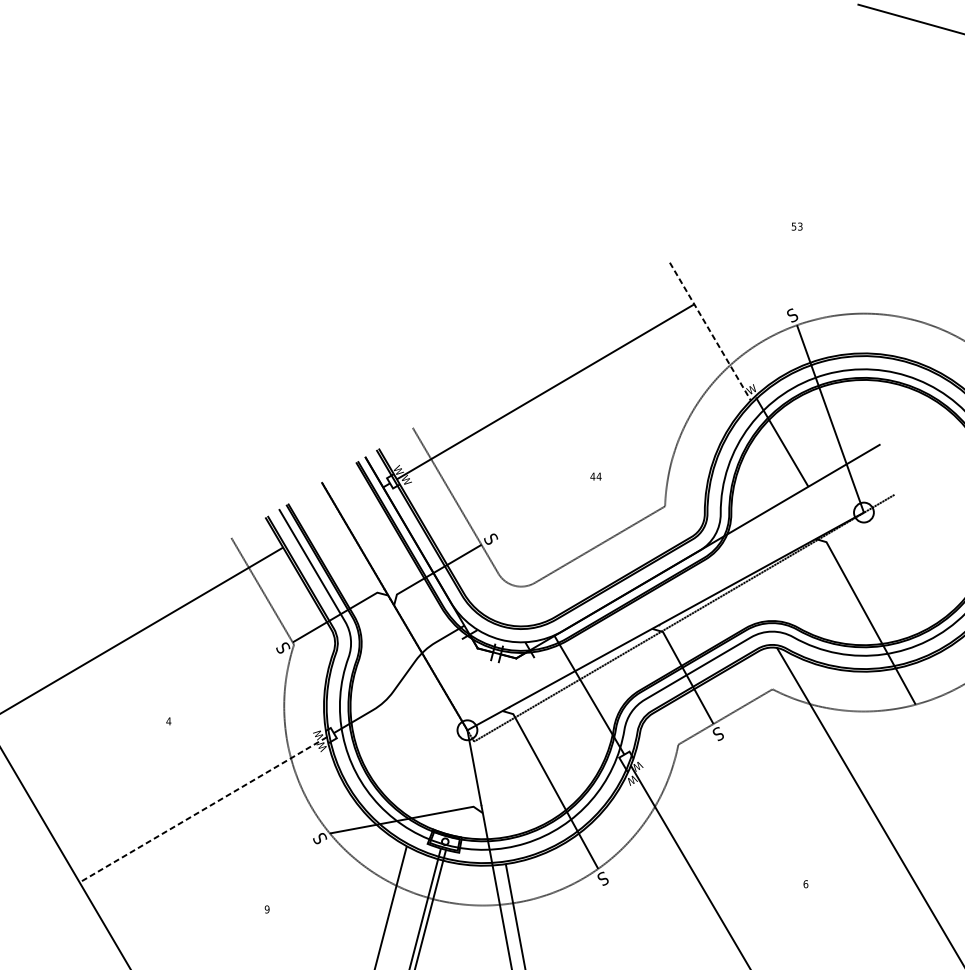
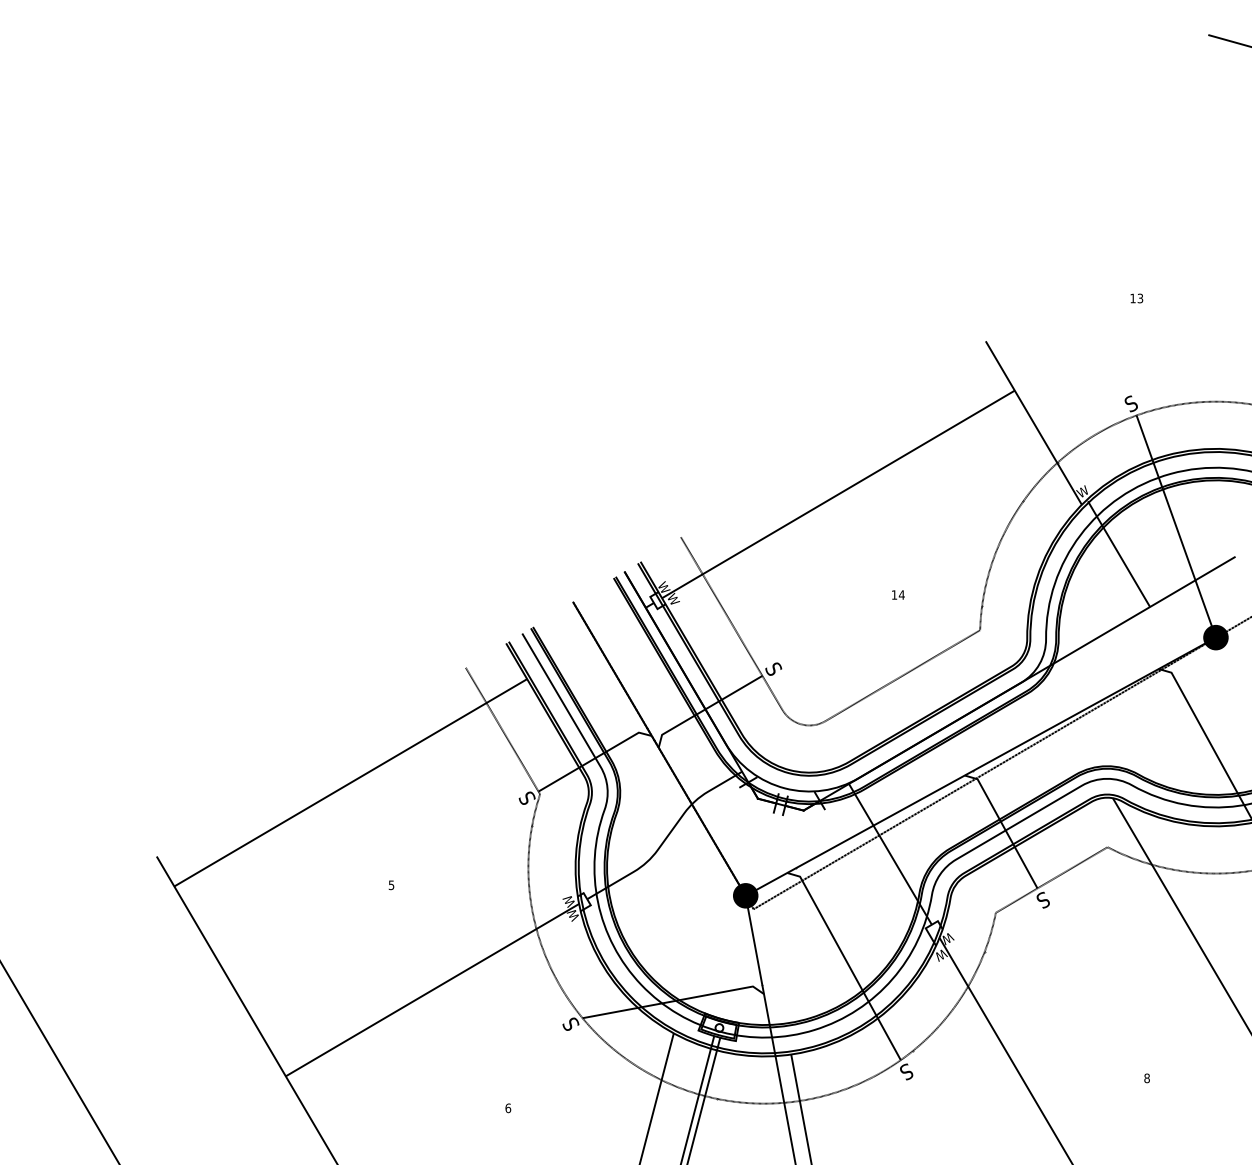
text: (793, 226) -> (1132, 298), 53 -> 13
line: (710, 332) -> (1033, 423), dashed -> solid
text: (592, 476) -> (894, 594), 44 -> 14
fill: (863, 512) -> (1215, 637), added
text: (168, 721) -> (391, 885), 4 -> 5
fill: (467, 730) -> (745, 895), added
line: (203, 810) -> (432, 990), dashed -> solid
text: (805, 883) -> (1146, 1077), 6 -> 8
text: (267, 909) -> (508, 1108), 9 -> 6

